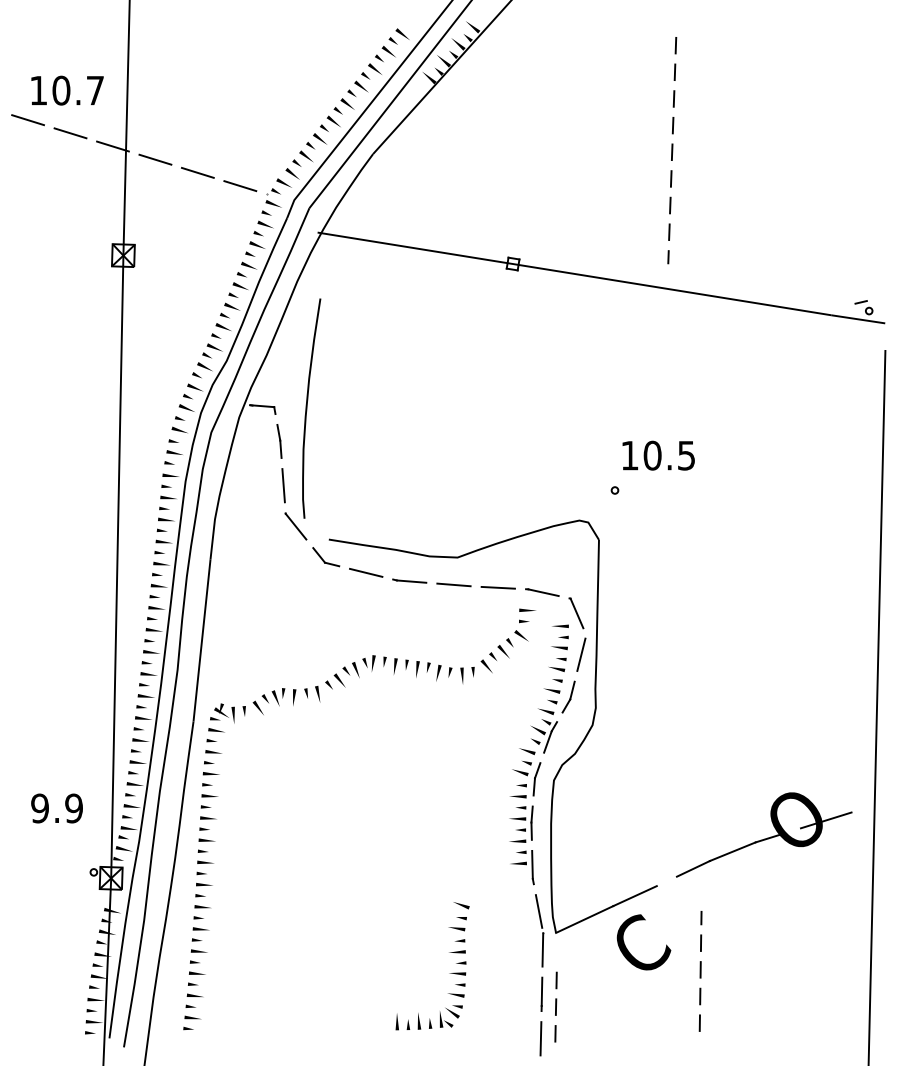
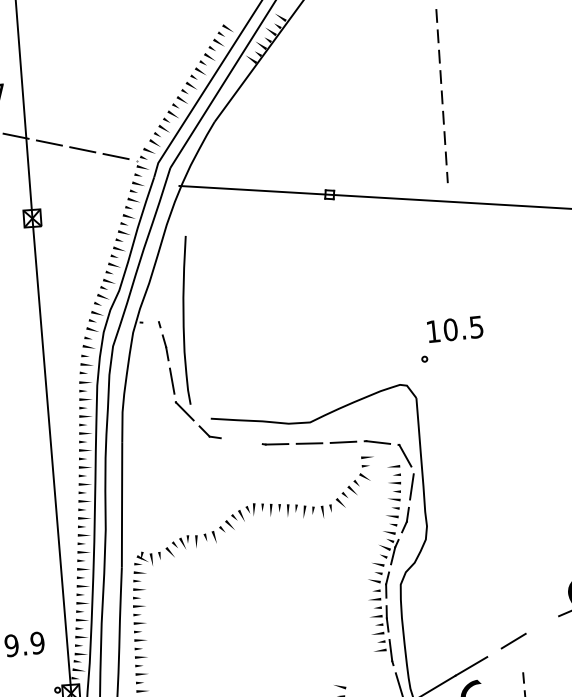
line: (262, 406) -> (150, 322), removed
line: (366, 572) -> (241, 440), removed
line: (732, 851) -> (542, 624), removed

